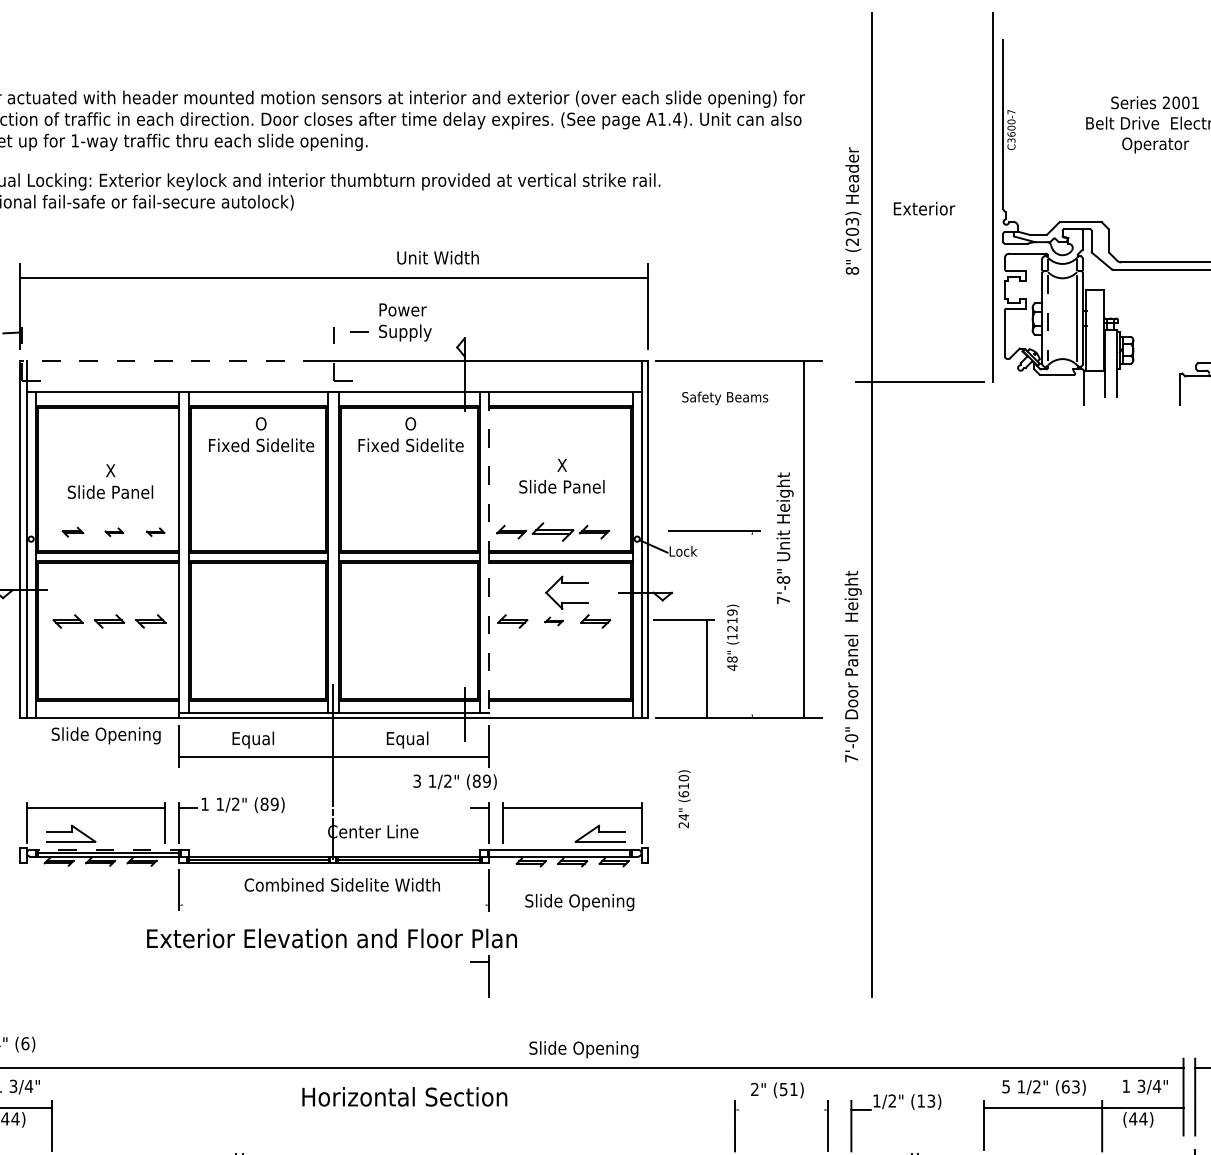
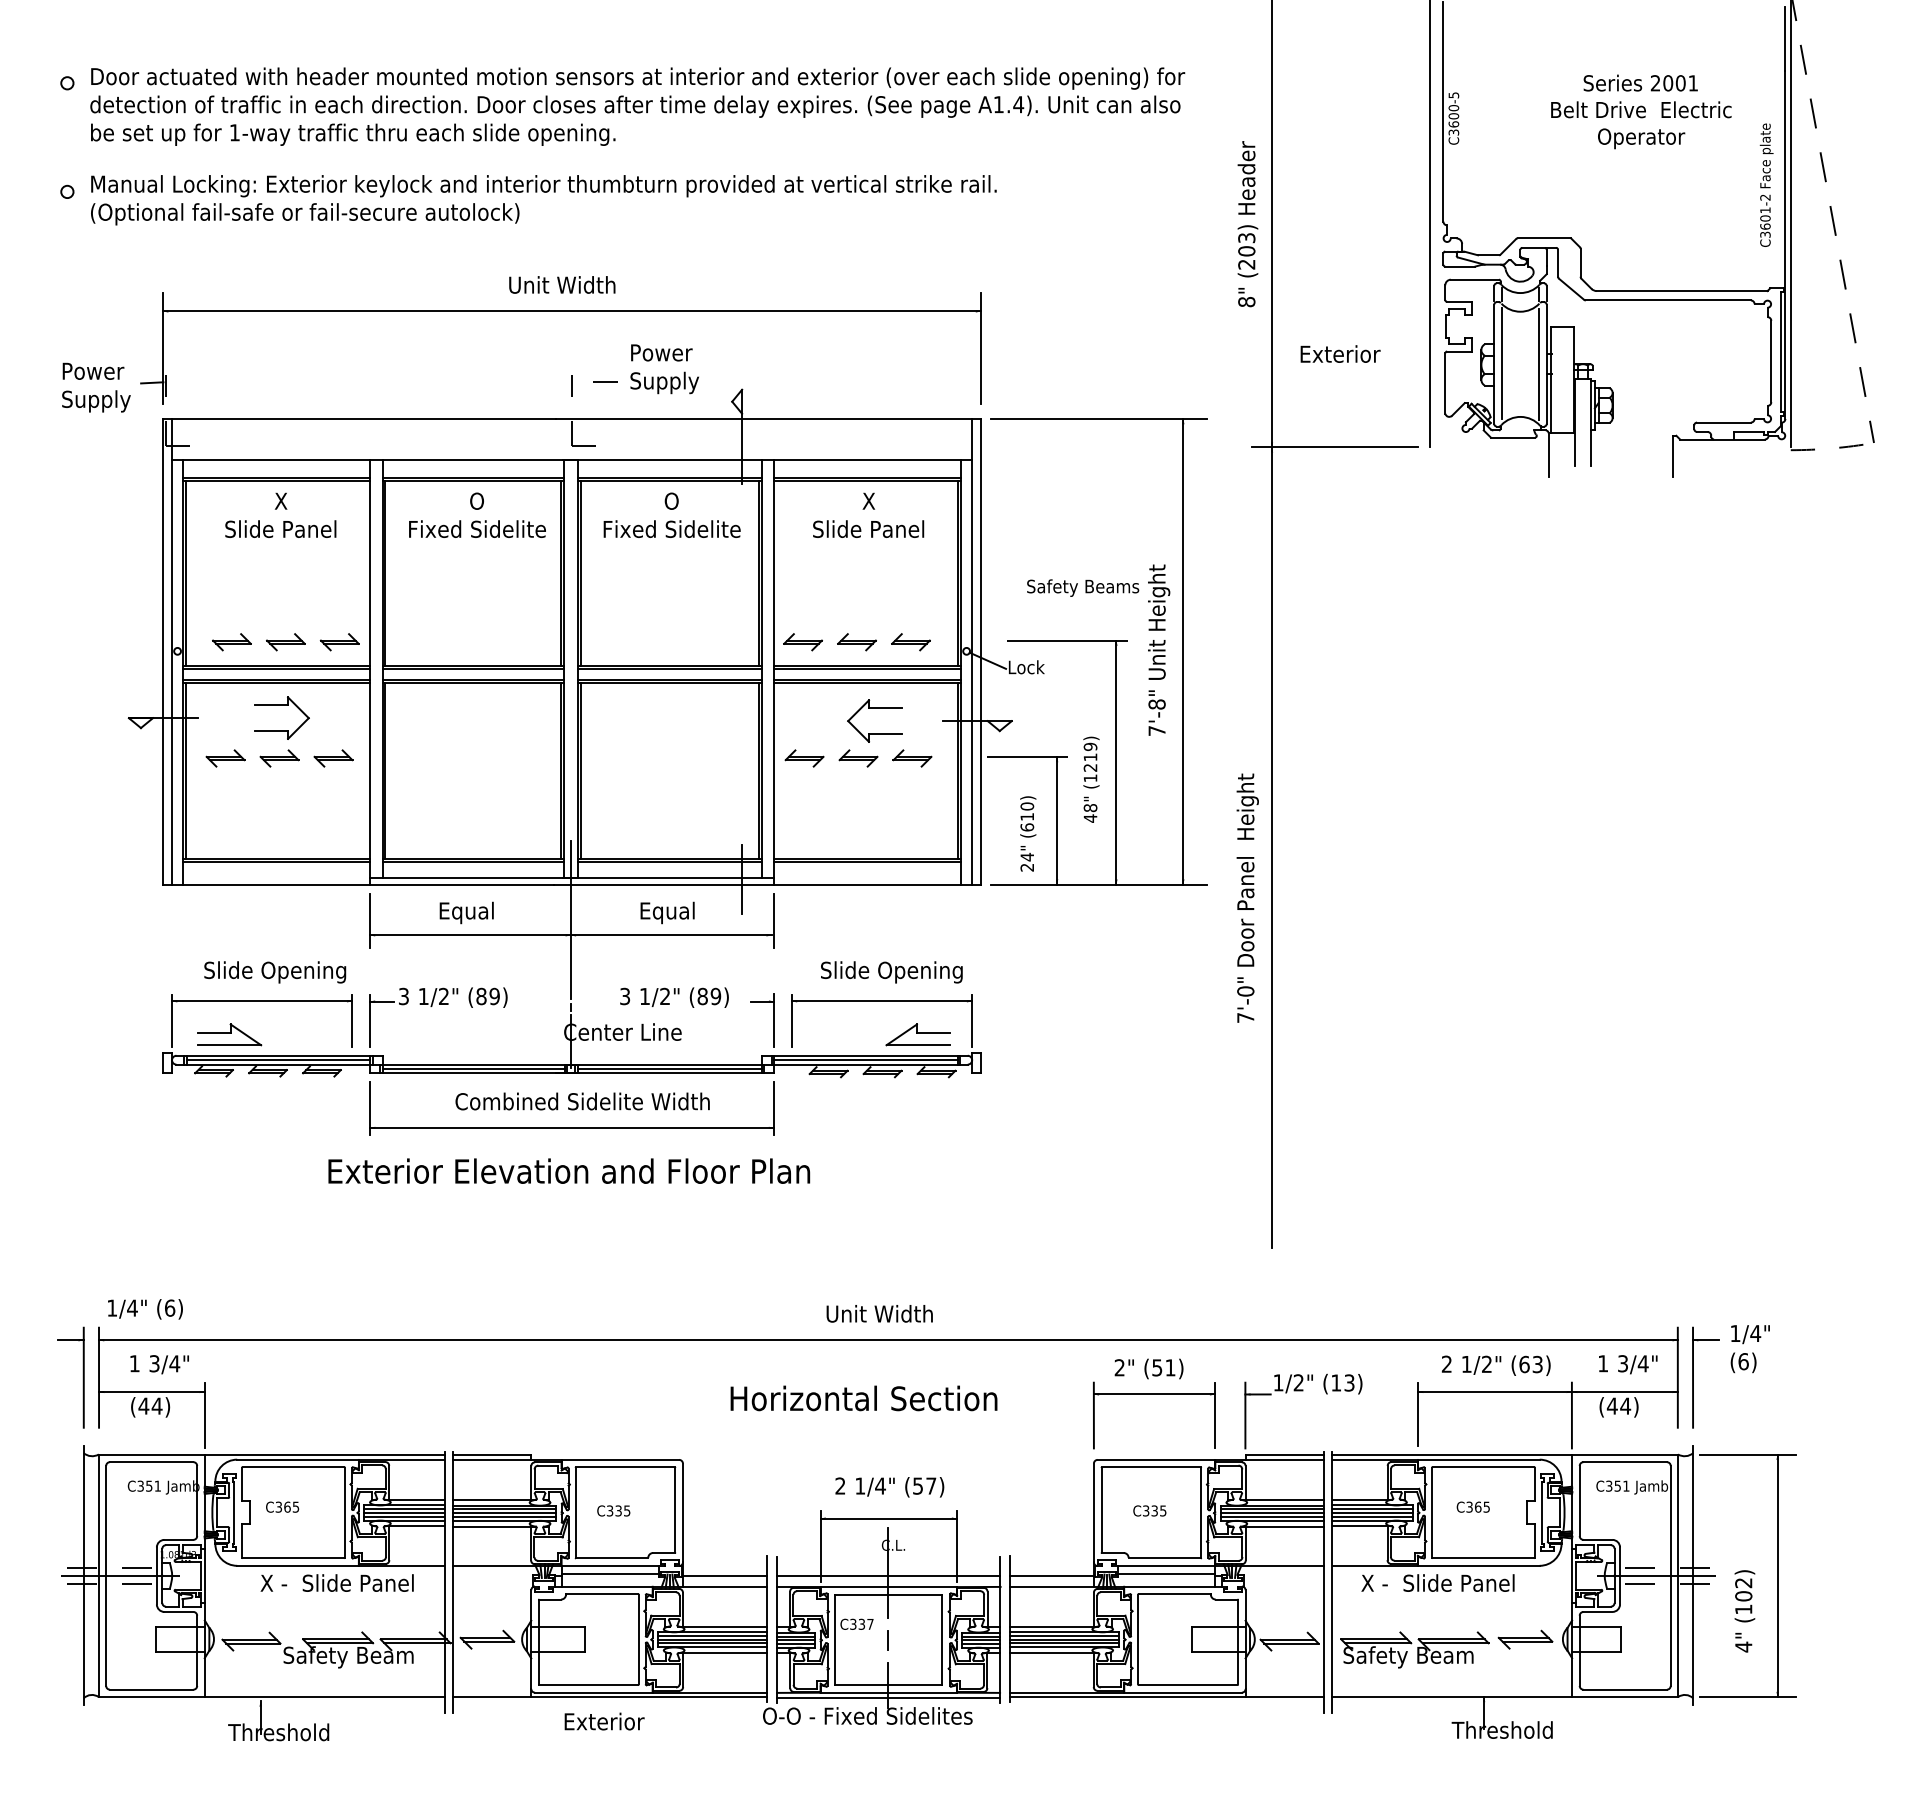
text: (1011, 112) -> (1453, 95), C3600-7 -> C3600-5
text: (924, 208) -> (1340, 353), moved
text: (438, 257) -> (562, 284), moved
line: (1048, 318) -> (1501, 363), dashed -> solid
line: (170, 361) -> (359, 419), dashed -> solid
text: (725, 397) -> (1083, 587), moved
text: (561, 475) -> (868, 514), moved
text: (110, 480) -> (280, 514), moved
part: (72, 532) -> (231, 642), size x1.43
part: (114, 532) -> (285, 642), size x1.67
part: (155, 532) -> (339, 642), size x1.67
part: (552, 532) -> (856, 642), size x0.71
line: (489, 555) -> (774, 672), dashed -> solid
part: (111, 580) -> (281, 705), added
part: (554, 621) -> (858, 758), size x1.67
line: (752, 624) -> (1116, 762), added
text: (852, 666) -> (1247, 897), moved
text: (106, 735) -> (275, 972), moved
text: (455, 782) -> (674, 997), moved
text: (684, 798) -> (1028, 833), moved
text: (204, 804) -> (403, 996), 1 -> 3
line: (109, 849) -> (279, 1055), dashed -> solid
line: (559, 853) -> (865, 1060), added
text: (579, 902) -> (891, 972), moved
line: (333, 904) -> (571, 1127), added
part: (488, 976) -> (773, 1220), removed
text: (583, 1050) -> (896, 1316), Slide Opening -> Unit Width
text: (1005, 1086) -> (1446, 1363), 5 -> 2
text: (404, 1096) -> (863, 1398), moved
line: (781, 1109) -> (1154, 1394), added

